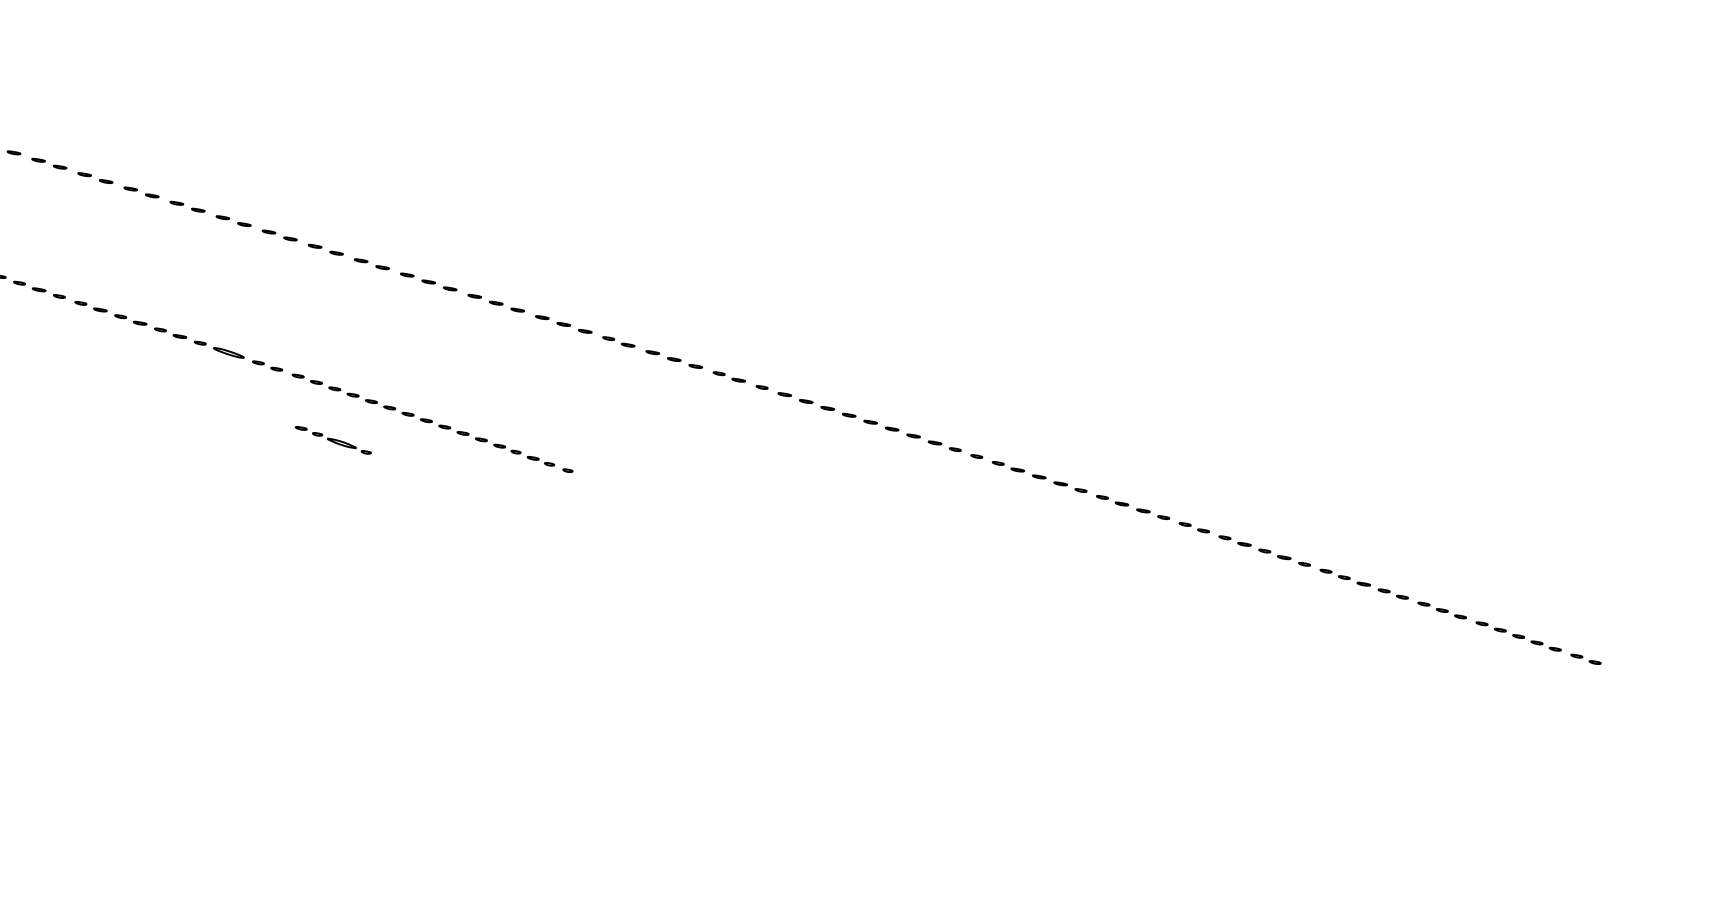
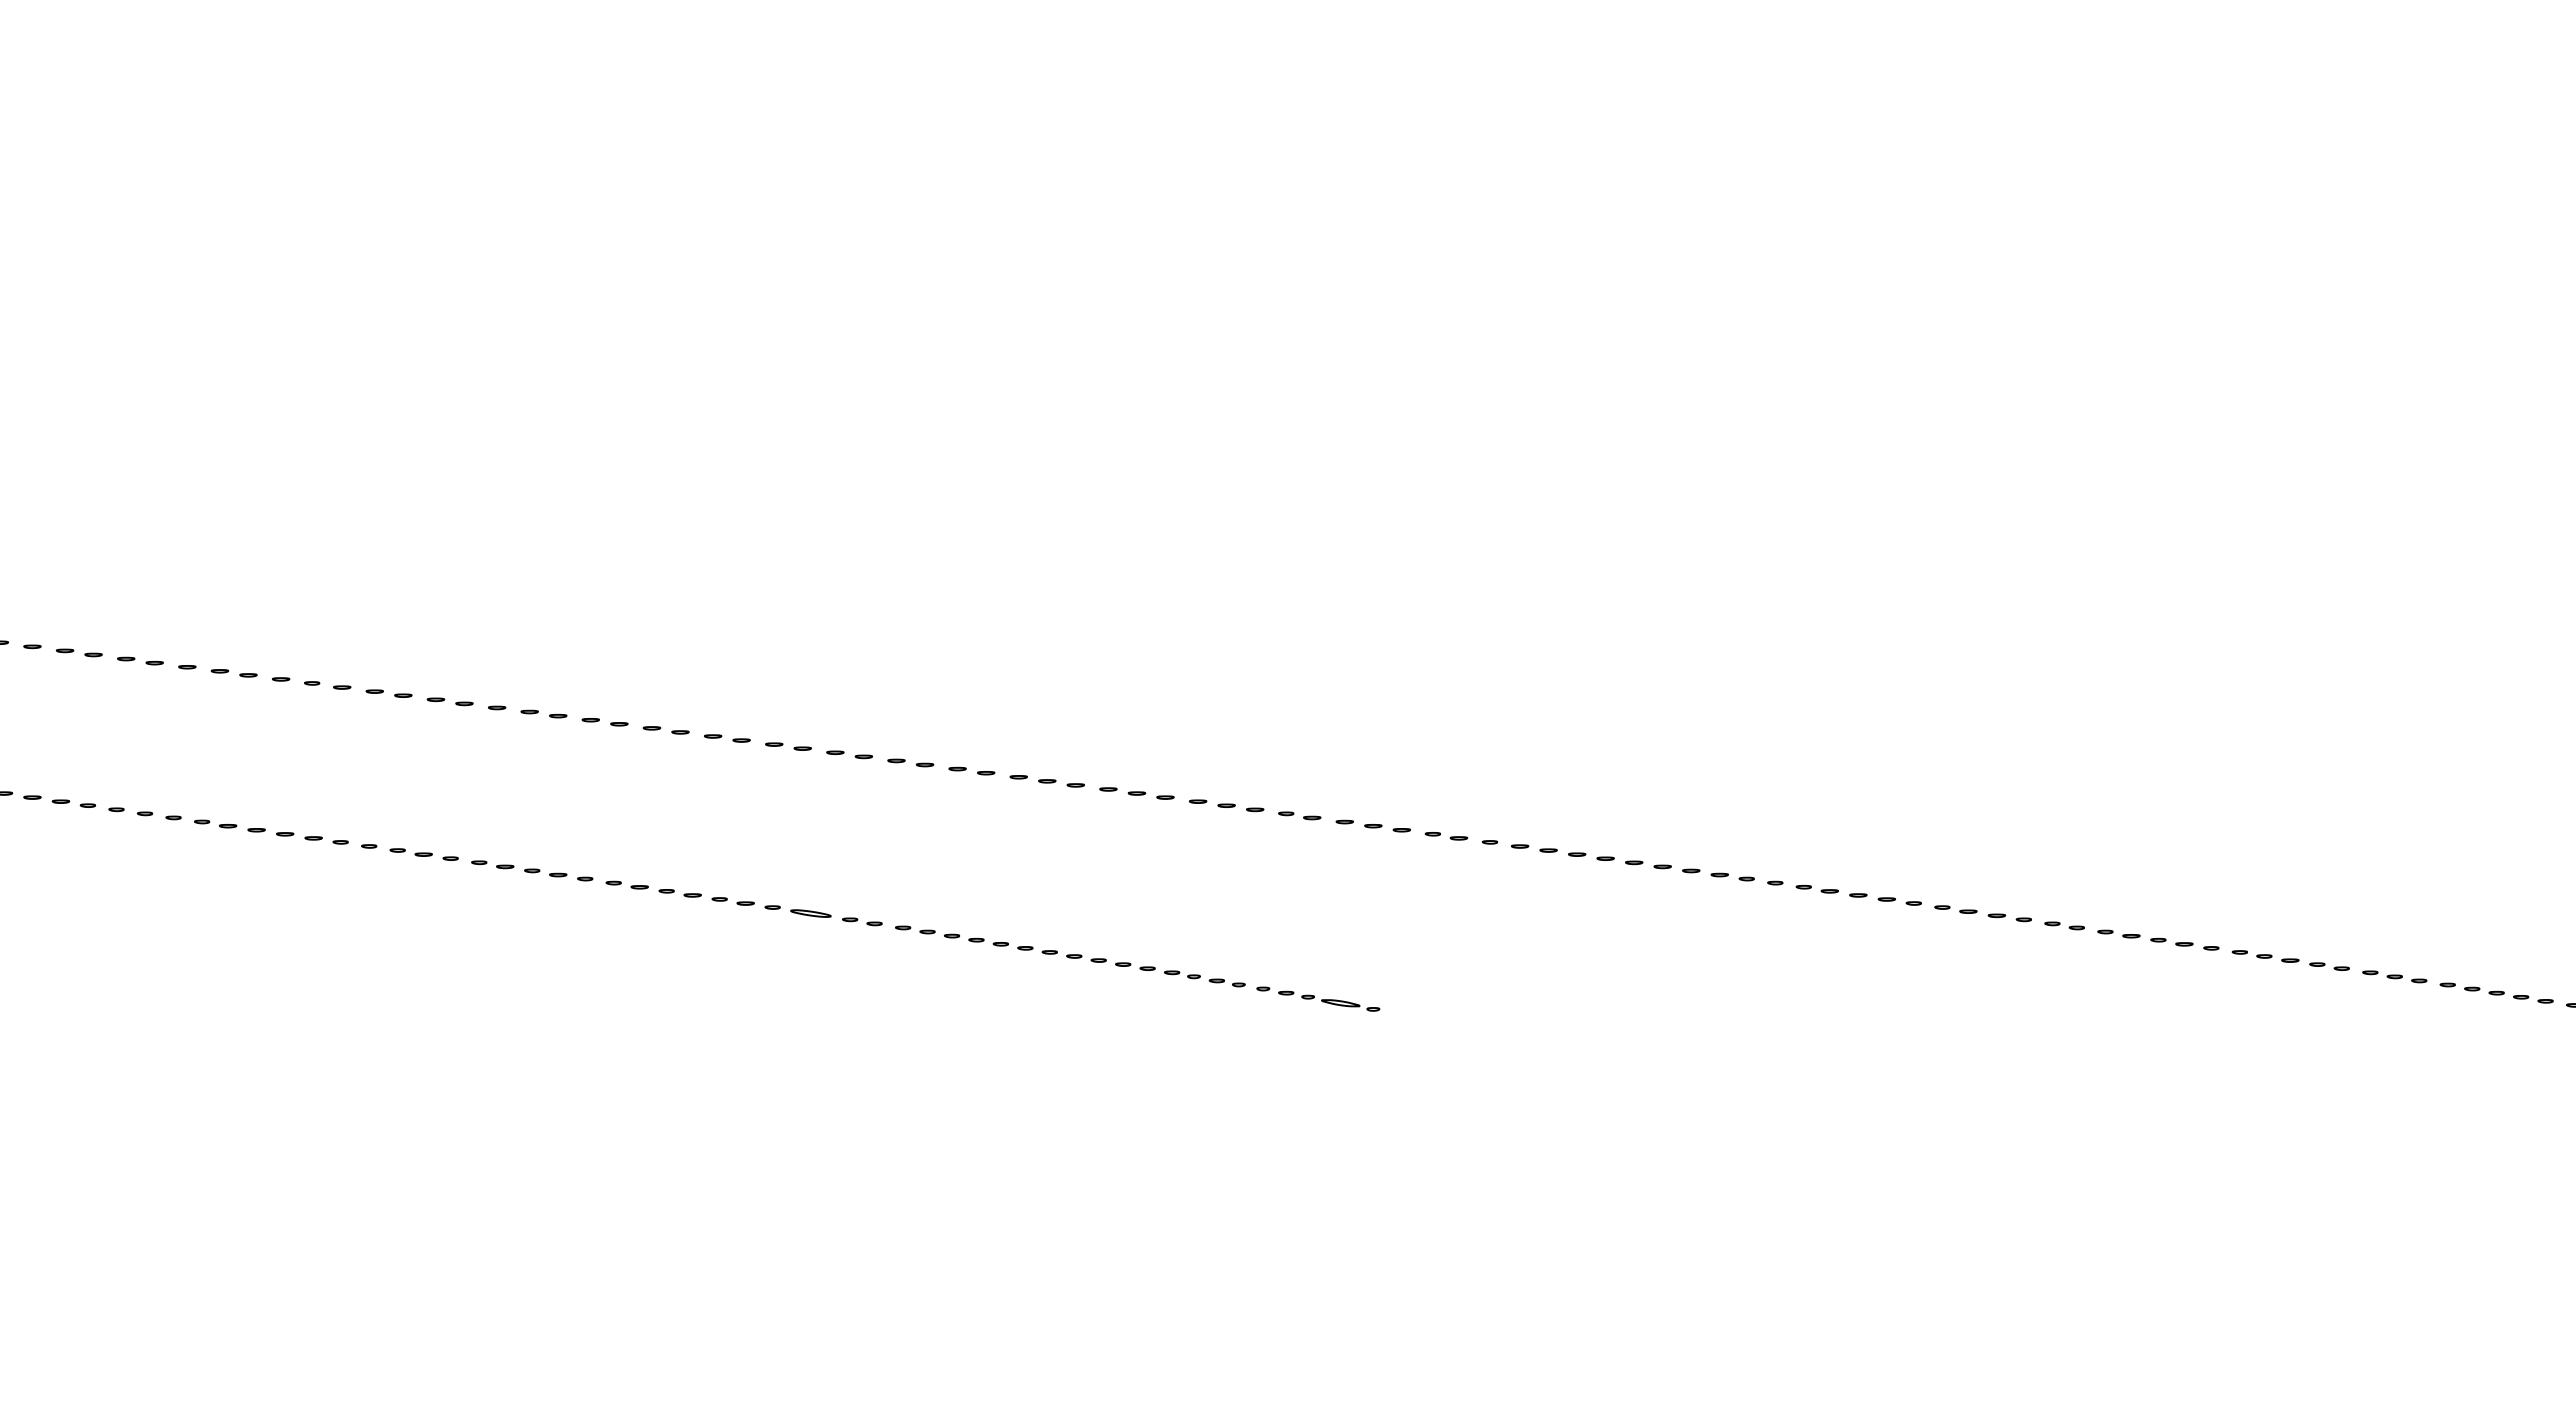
part: (333, 439) -> (1329, 1000), moved

